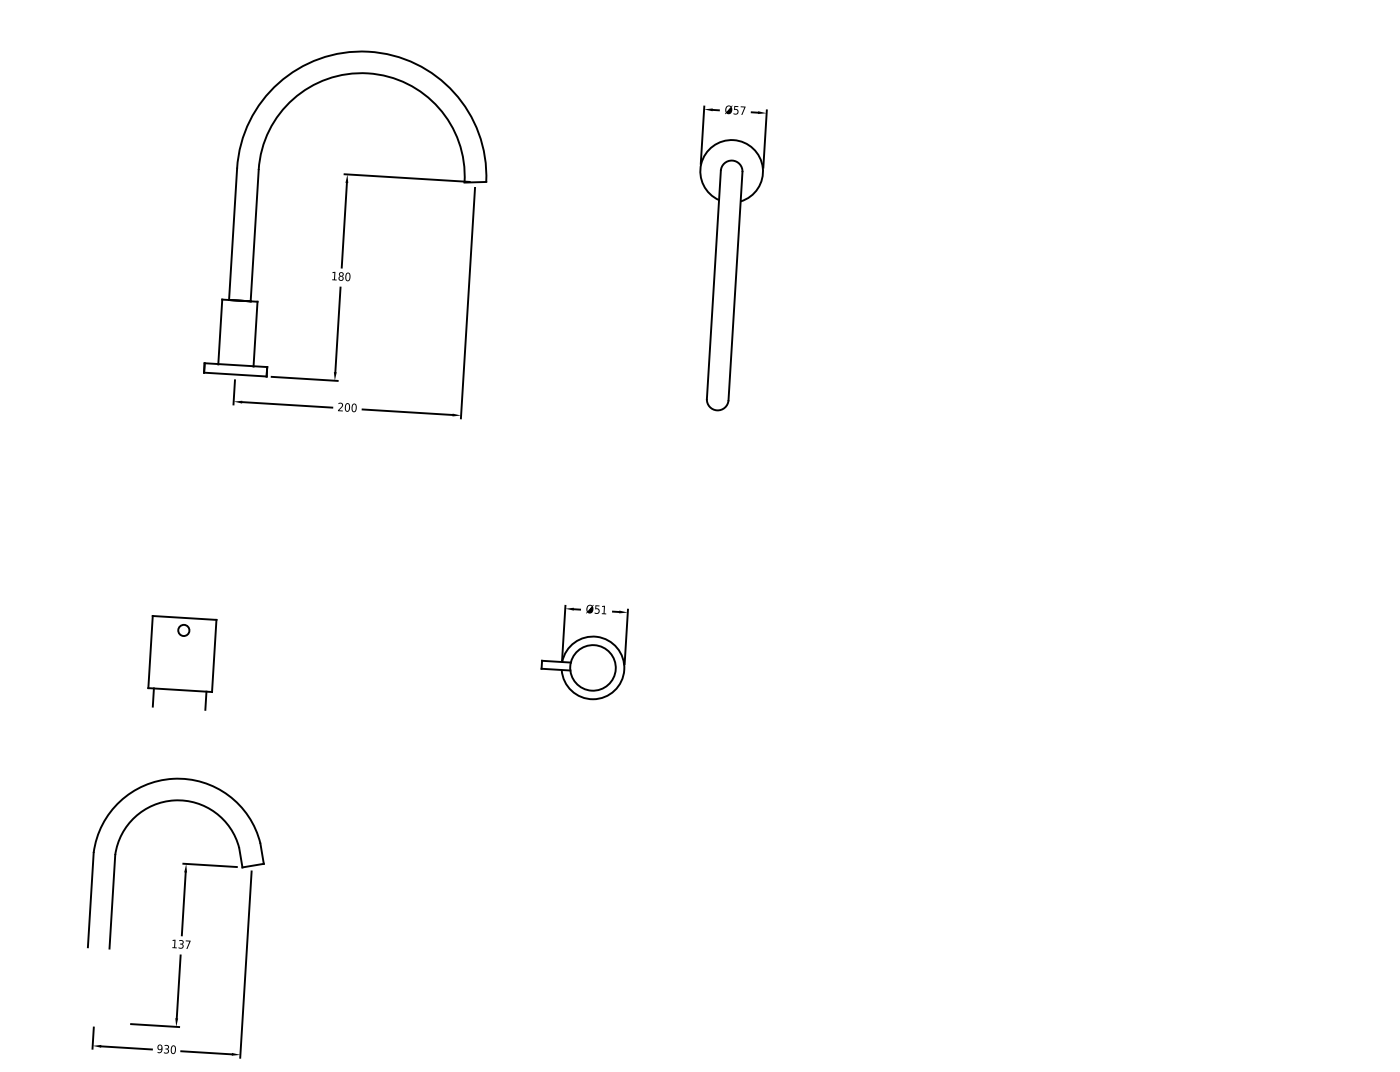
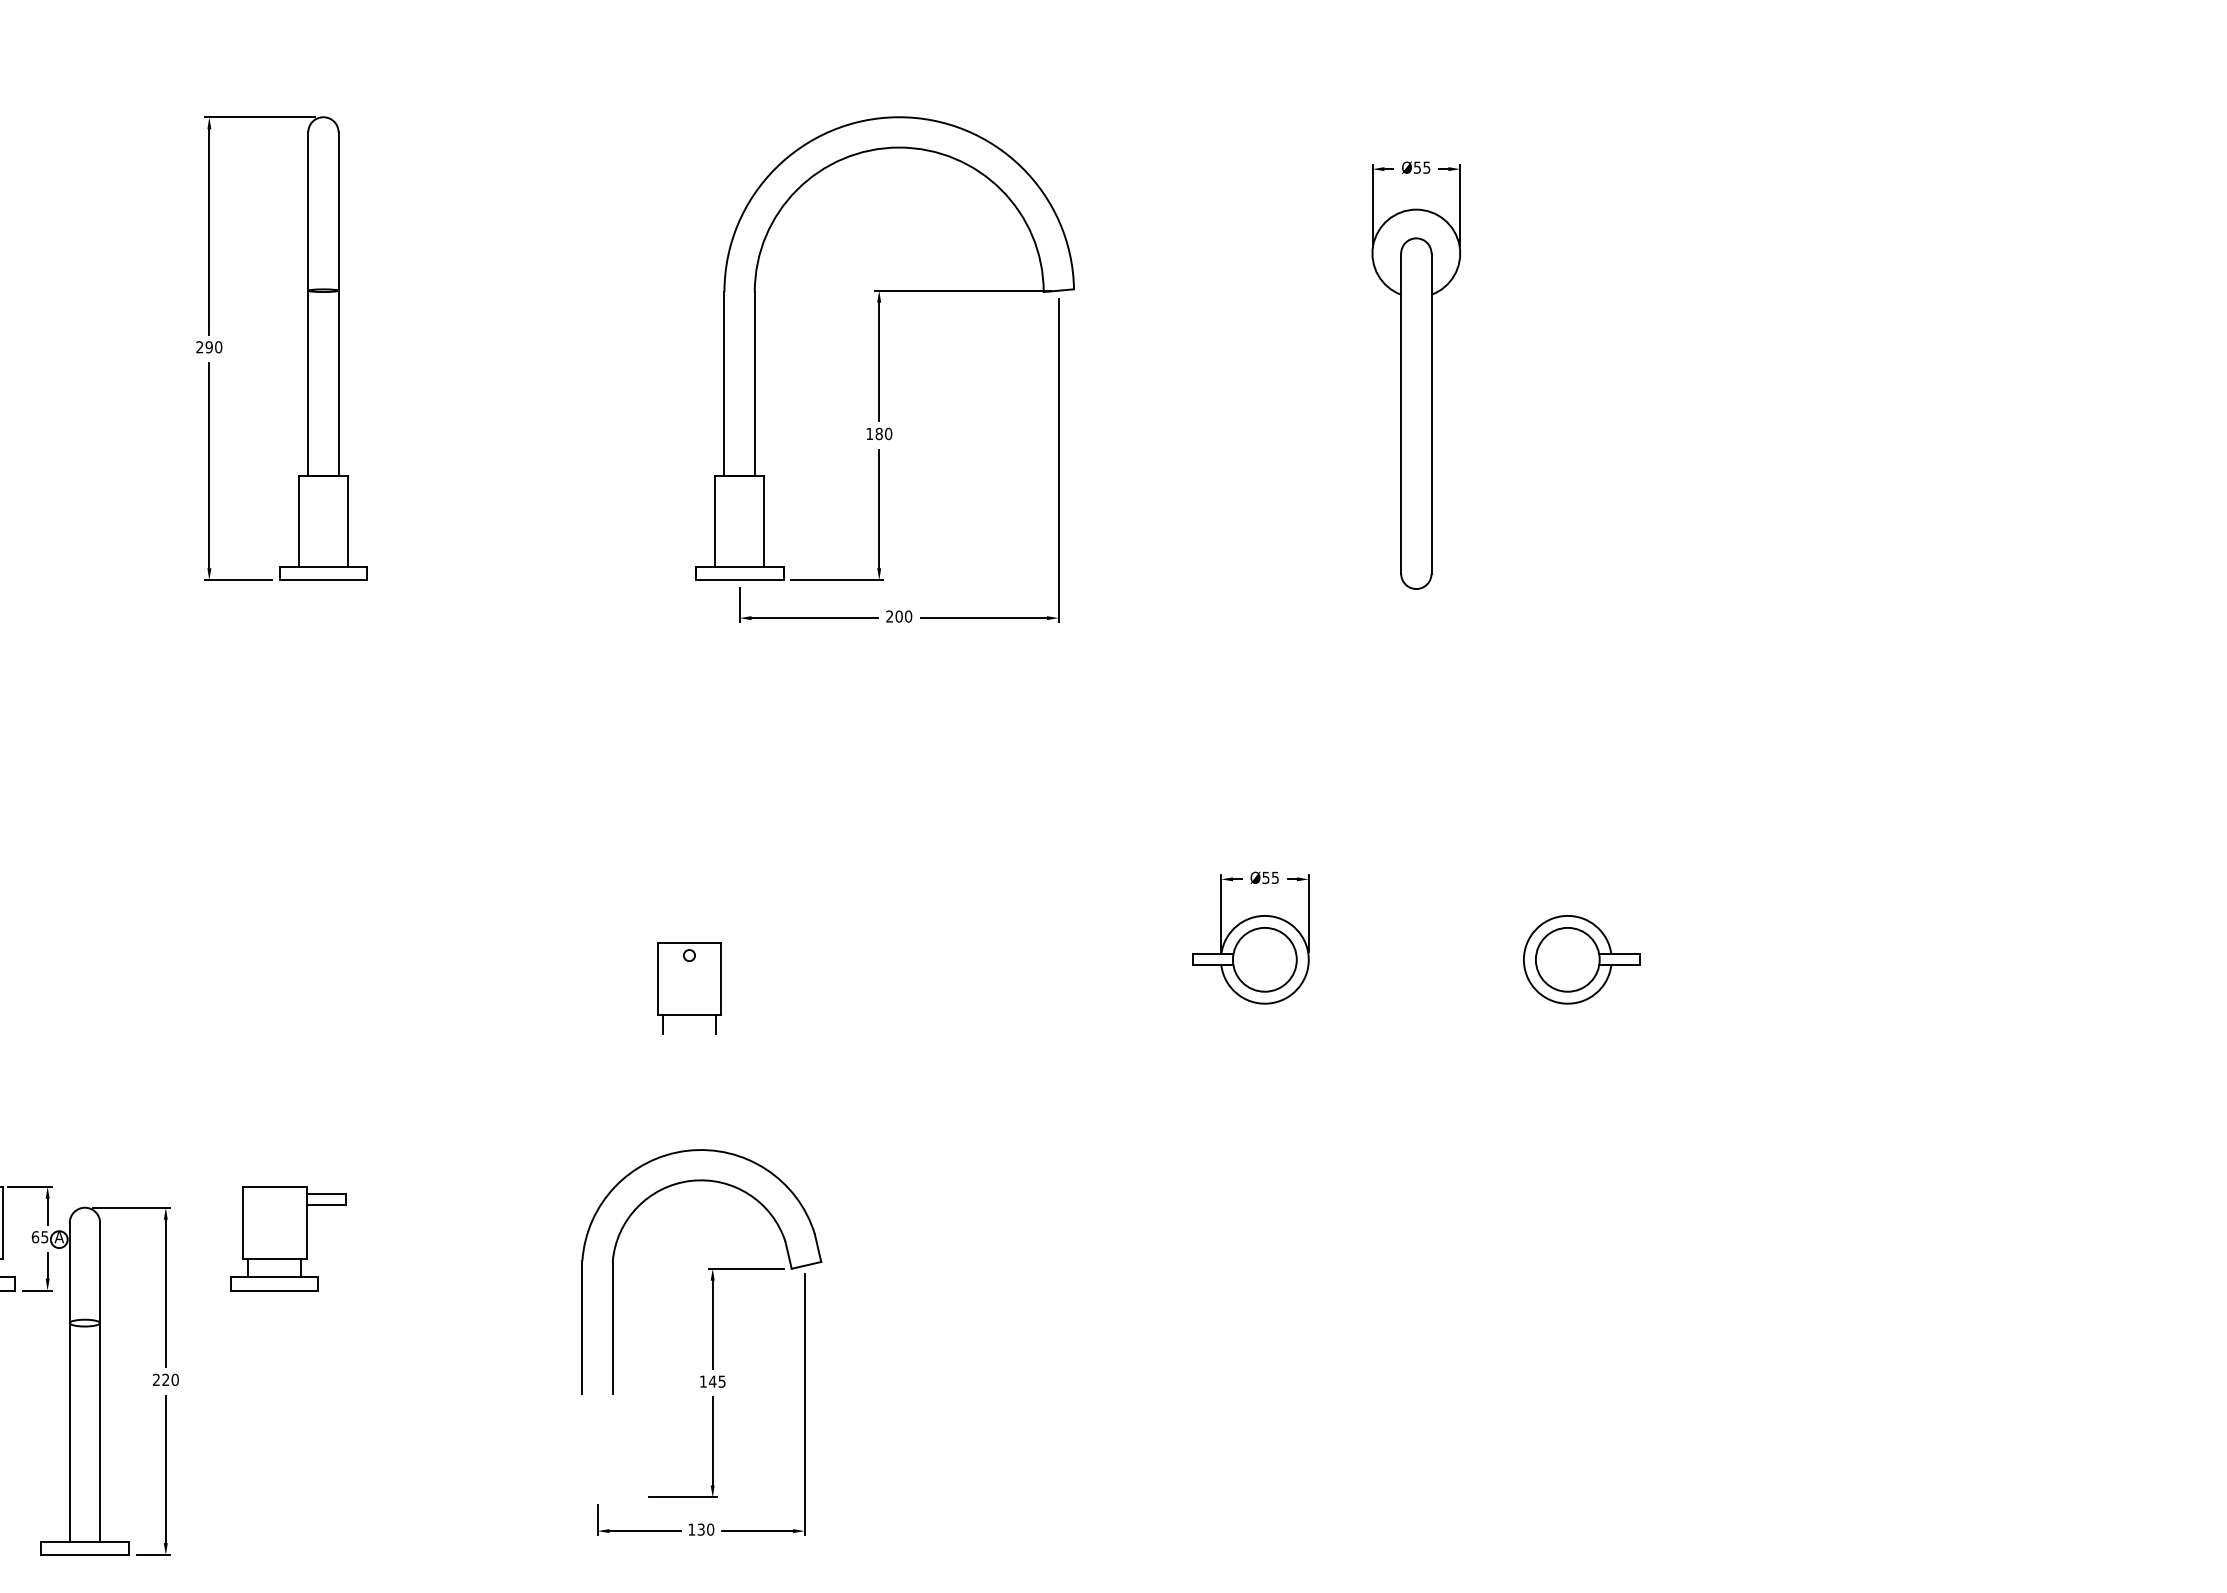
text: (742, 110) -> (1426, 167), Ø57 -> Ø55
text: (603, 610) -> (1274, 878), Ø51 -> Ø55
part: (181, 663) -> (689, 988), size x0.71
part: (818, 681) -> (1581, 959), added
text: (183, 944) -> (716, 1381), 137 -> 145
text: (159, 1048) -> (691, 1529), 930 -> 130

